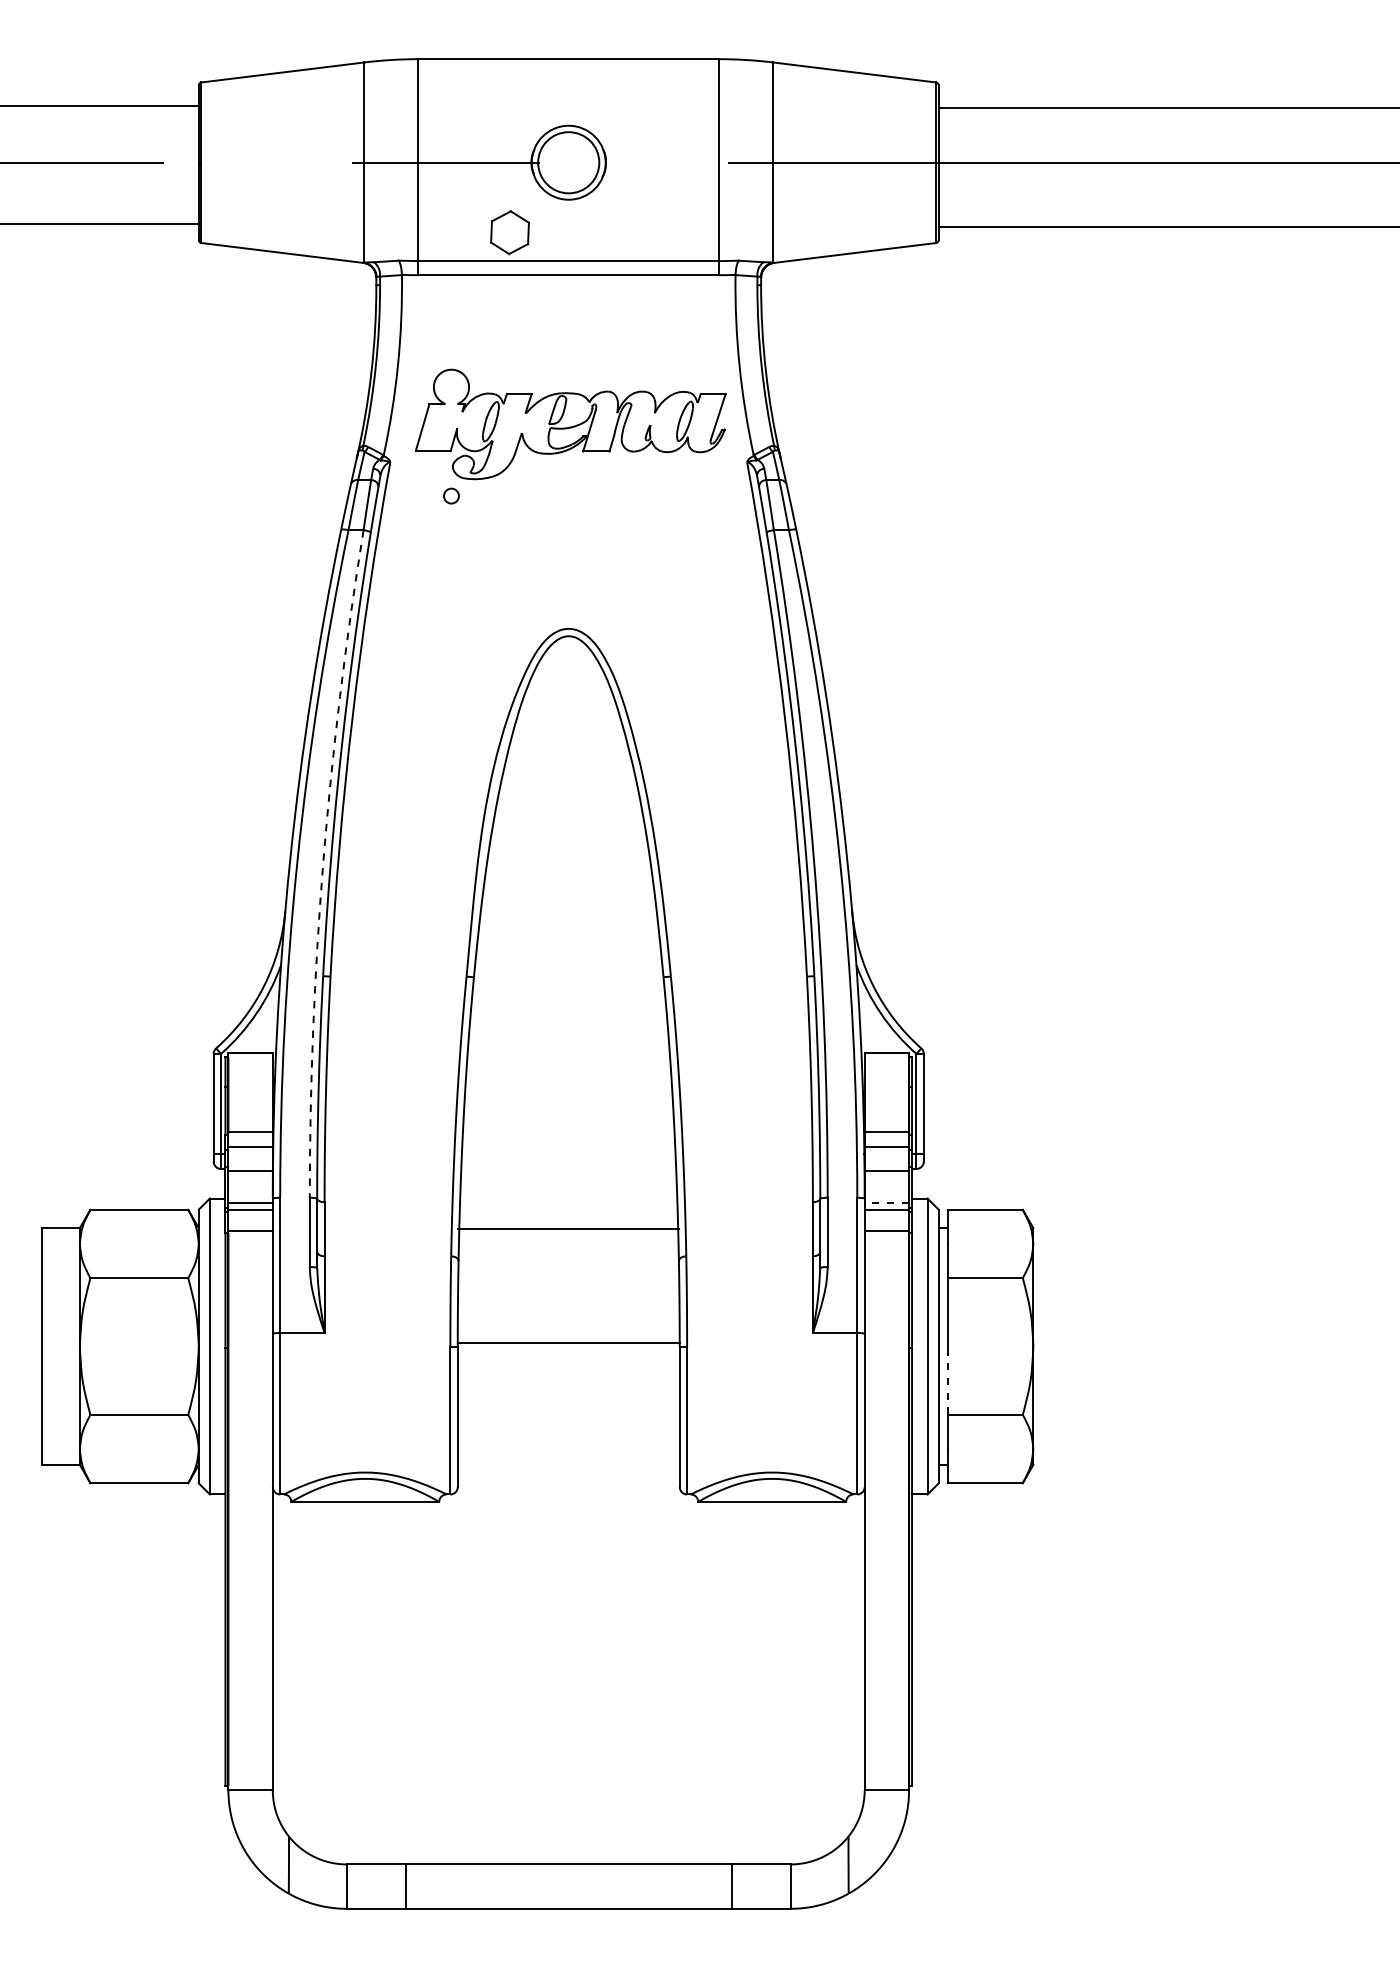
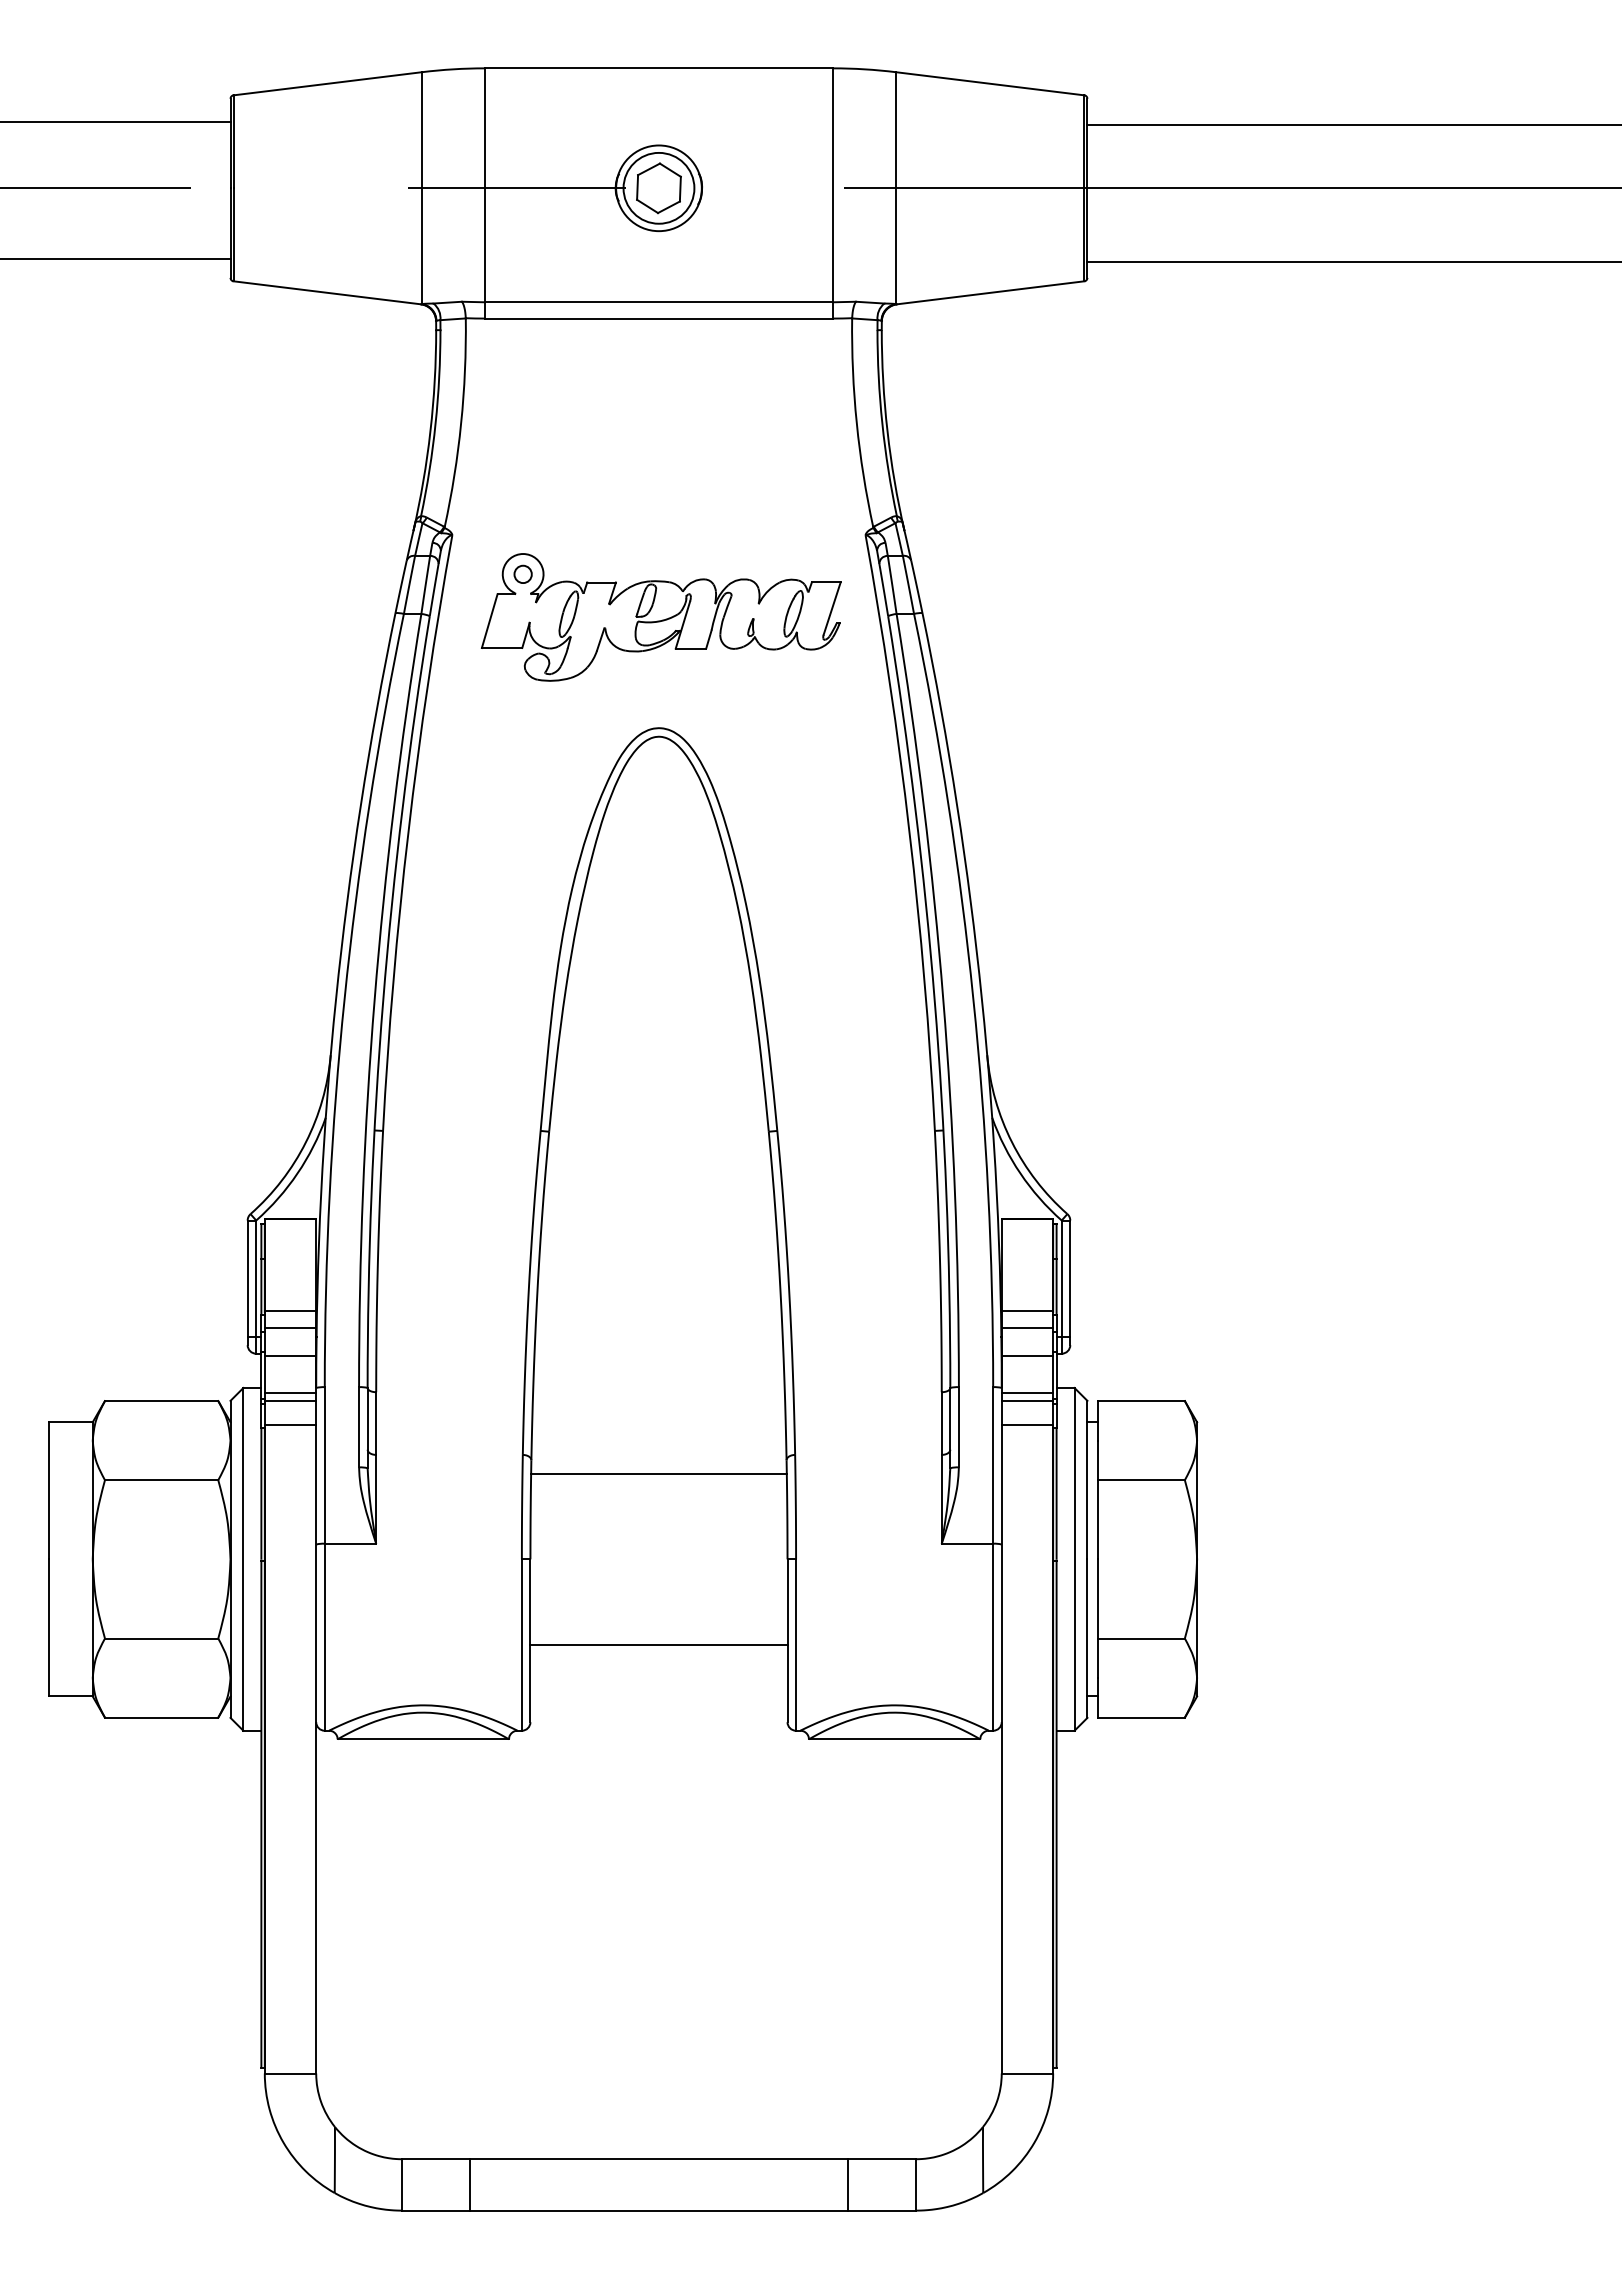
part: (509, 232) -> (658, 188), moved
part: (570, 424) -> (660, 617), moved
arc: (323, 863) -> (374, 999), dashed -> solid
line: (886, 1203) -> (1027, 1393), dashed -> solid
line: (568, 1228) -> (658, 1473), moved
line: (568, 1343) -> (658, 1645), moved
line: (947, 1380) -> (1097, 1598), dashed -> solid

